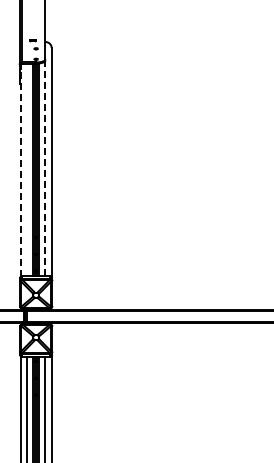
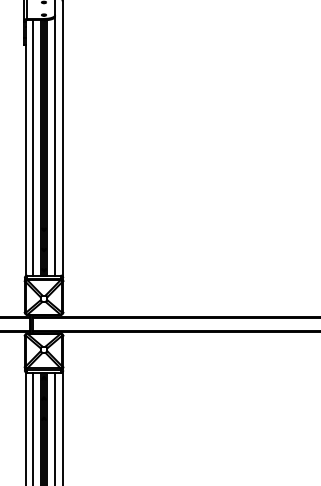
line: (45, 168) -> (55, 146), dashed -> solid
line: (26, 169) -> (32, 147), added
line: (20, 173) -> (25, 152), dashed -> solid

